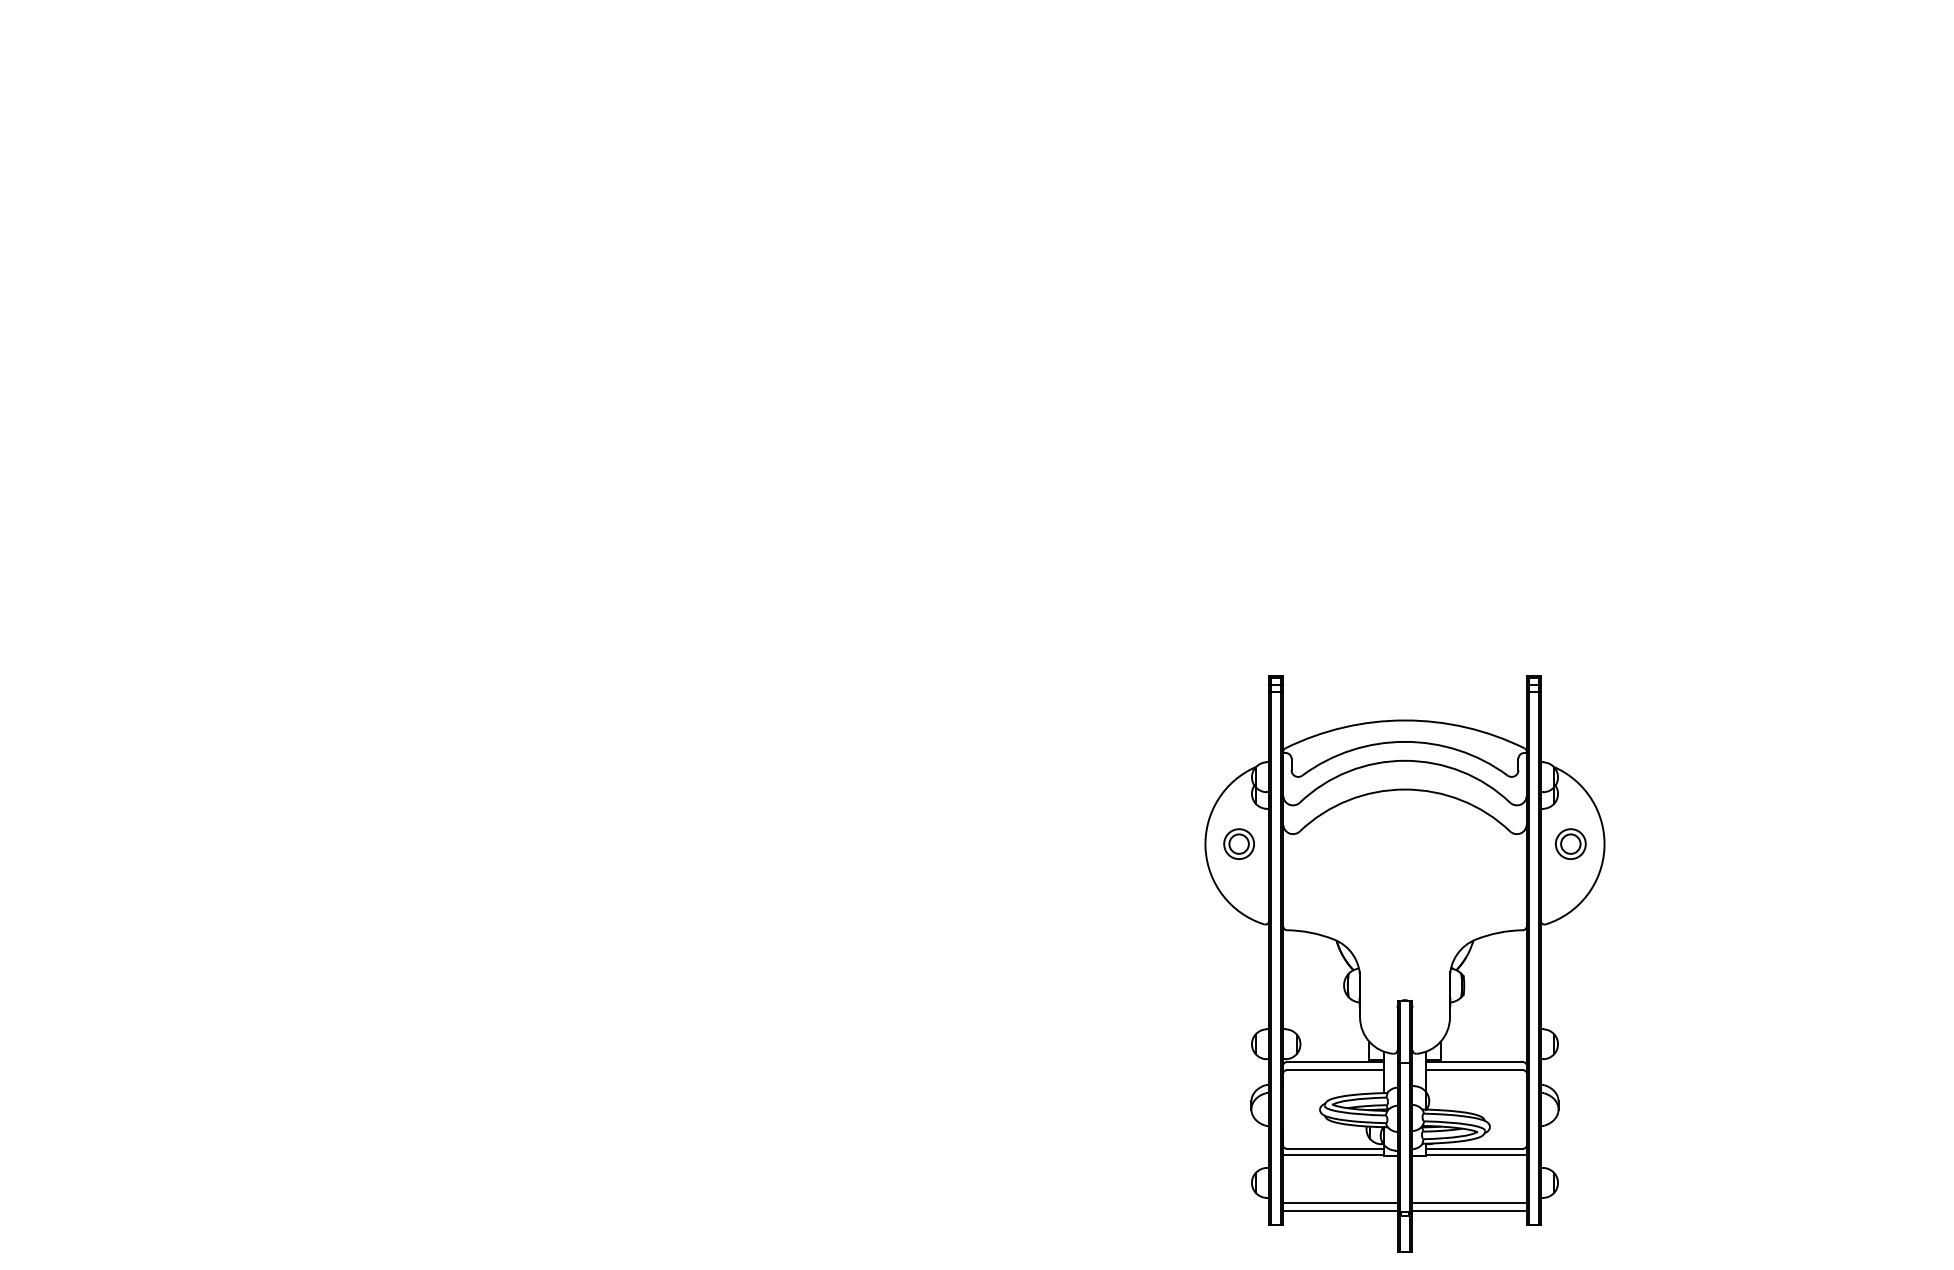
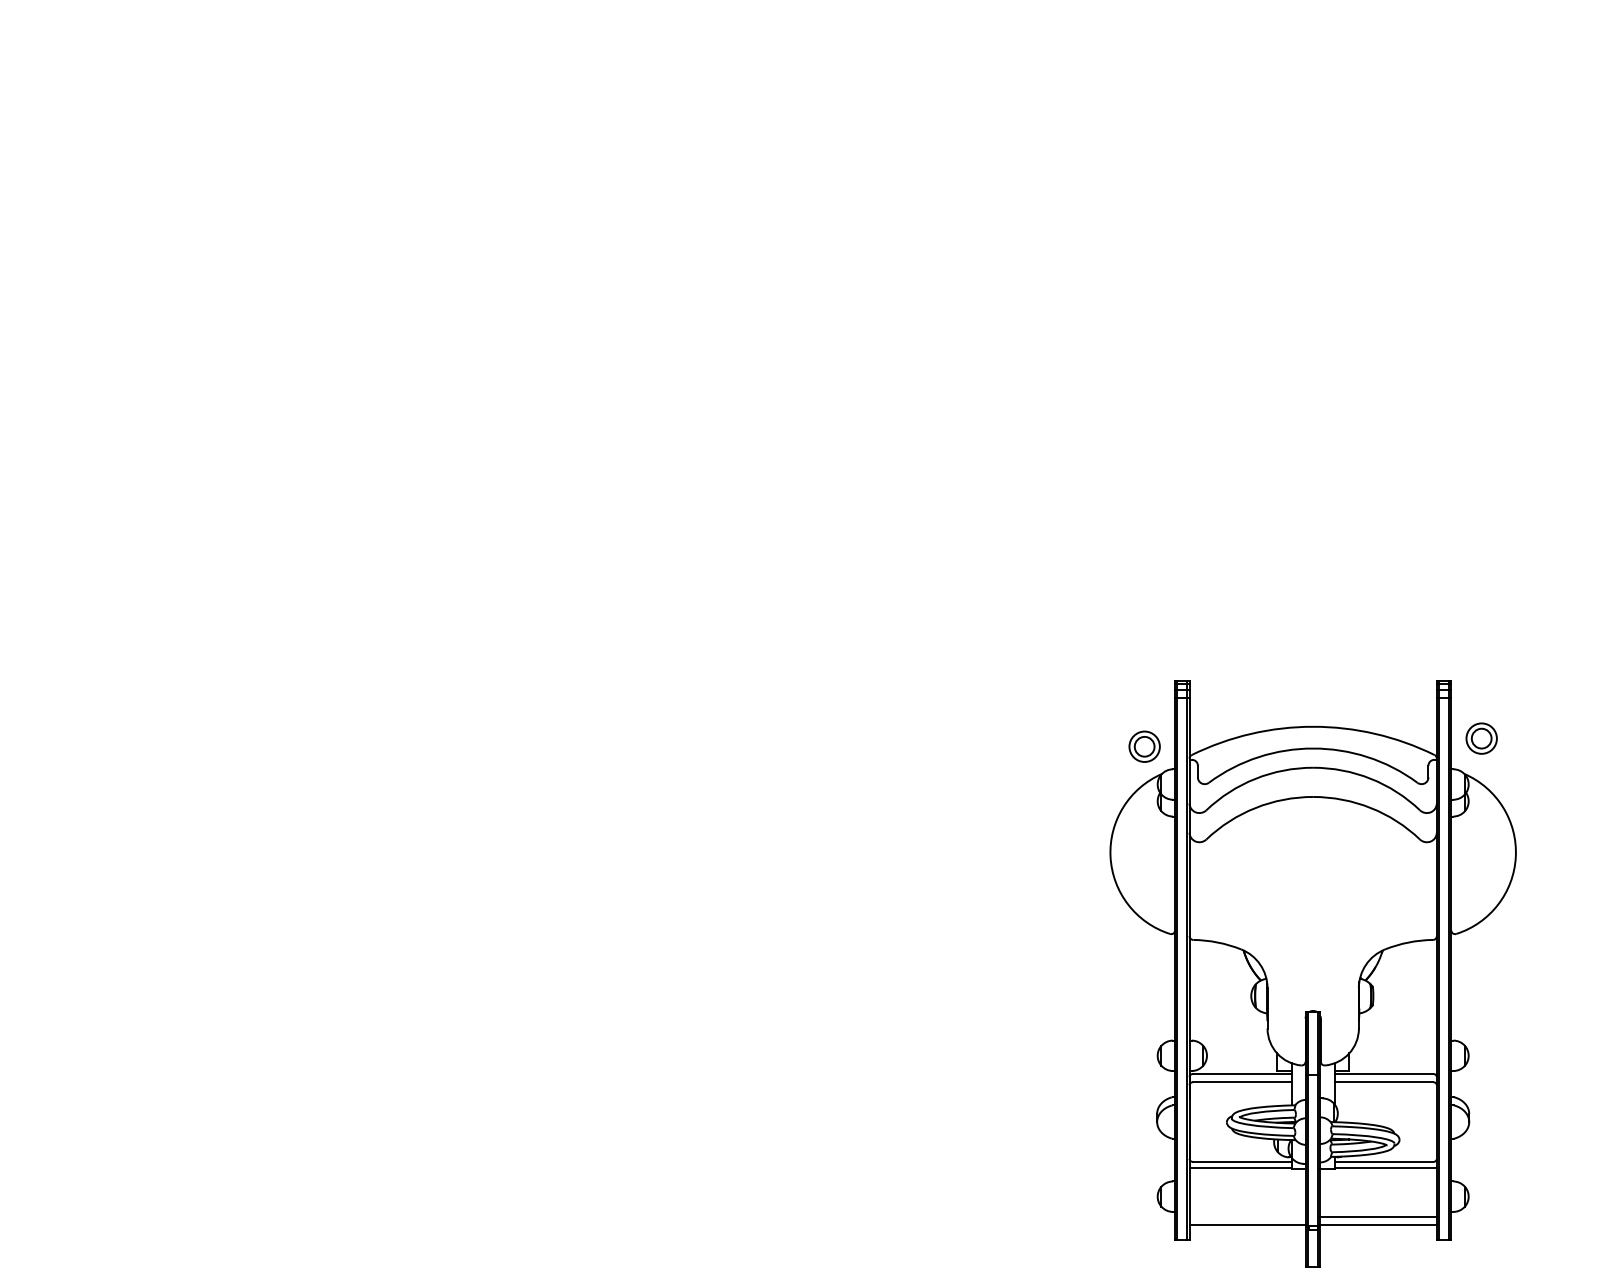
part: (1238, 843) -> (1144, 746), moved
part: (1570, 843) -> (1481, 737), moved
line: (1340, 1203) -> (1247, 1217), removed

